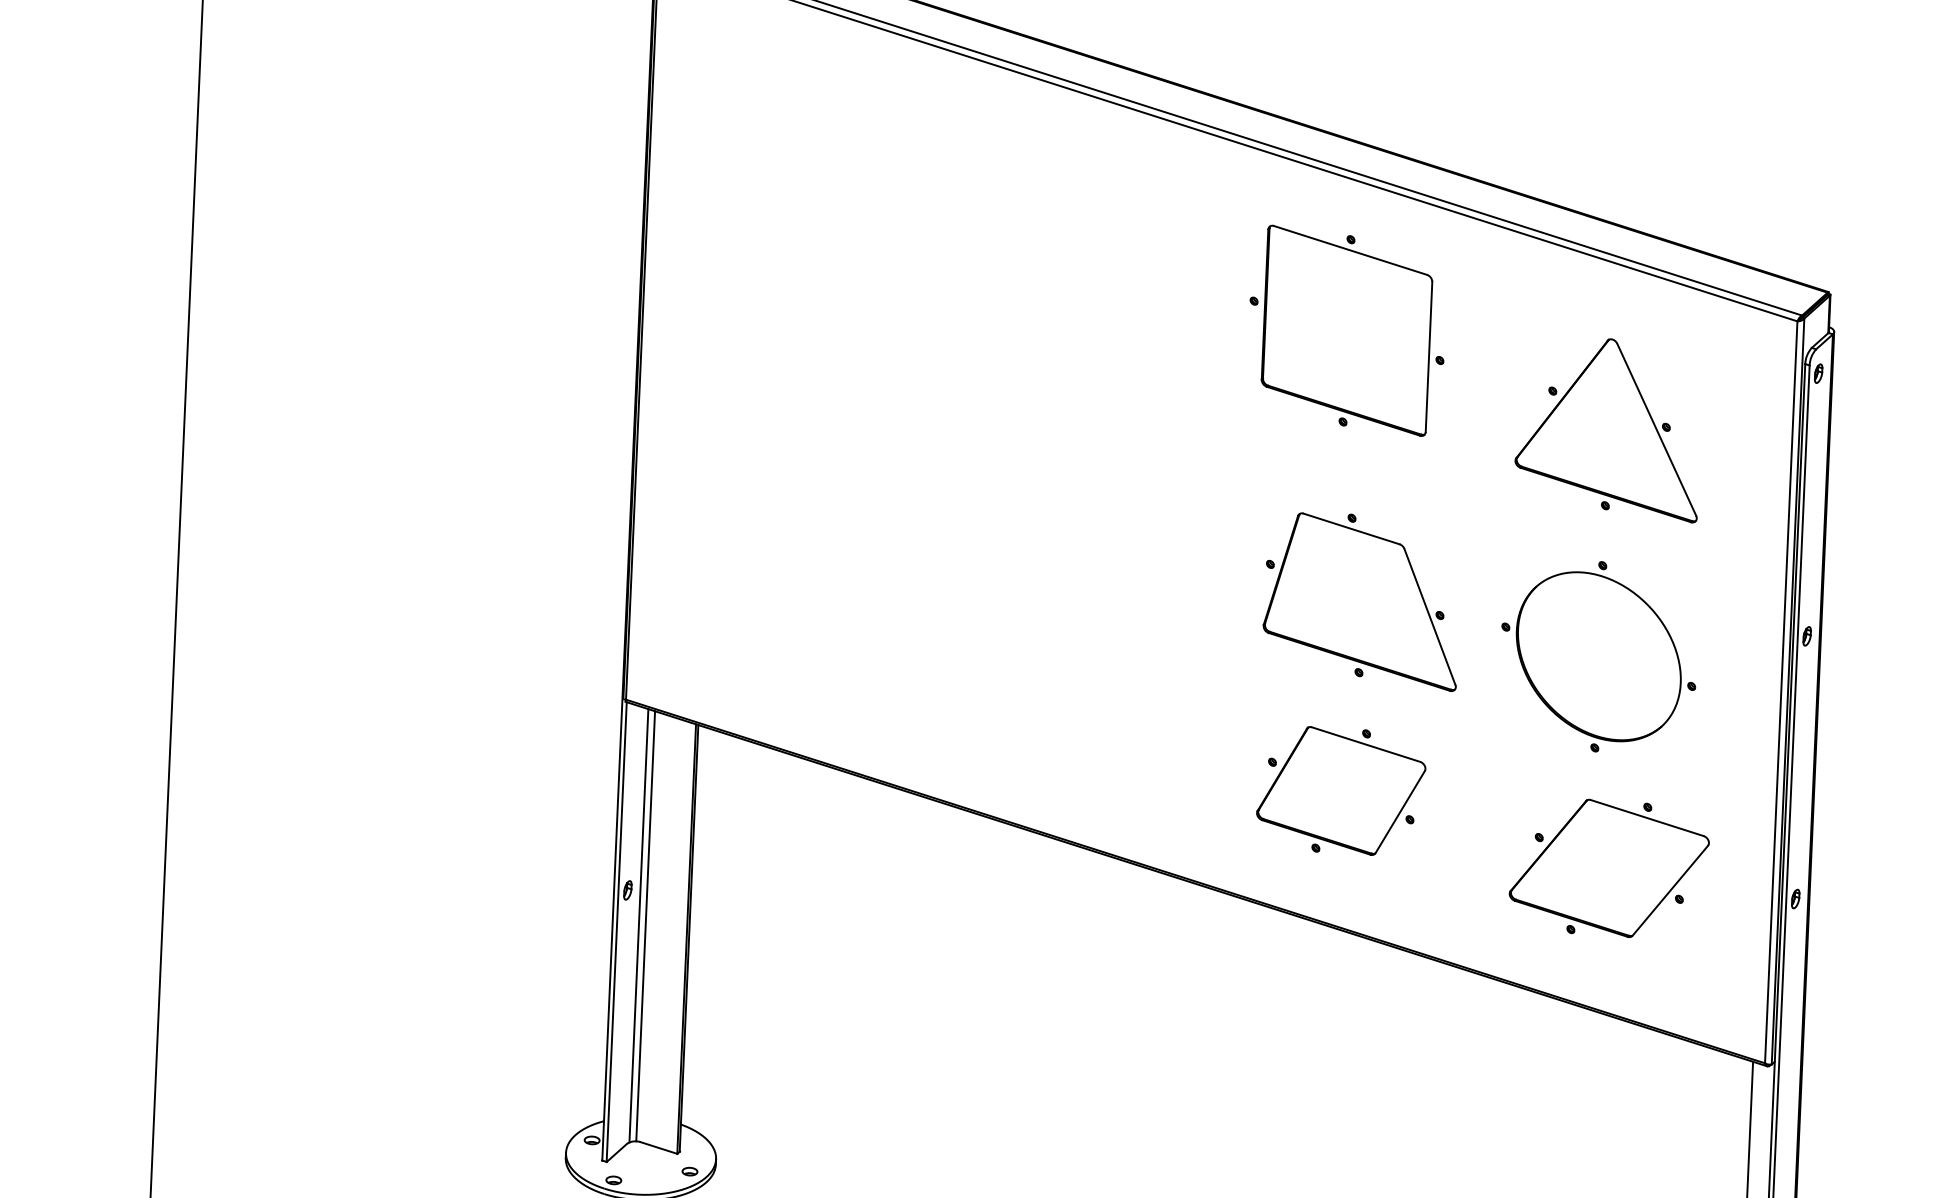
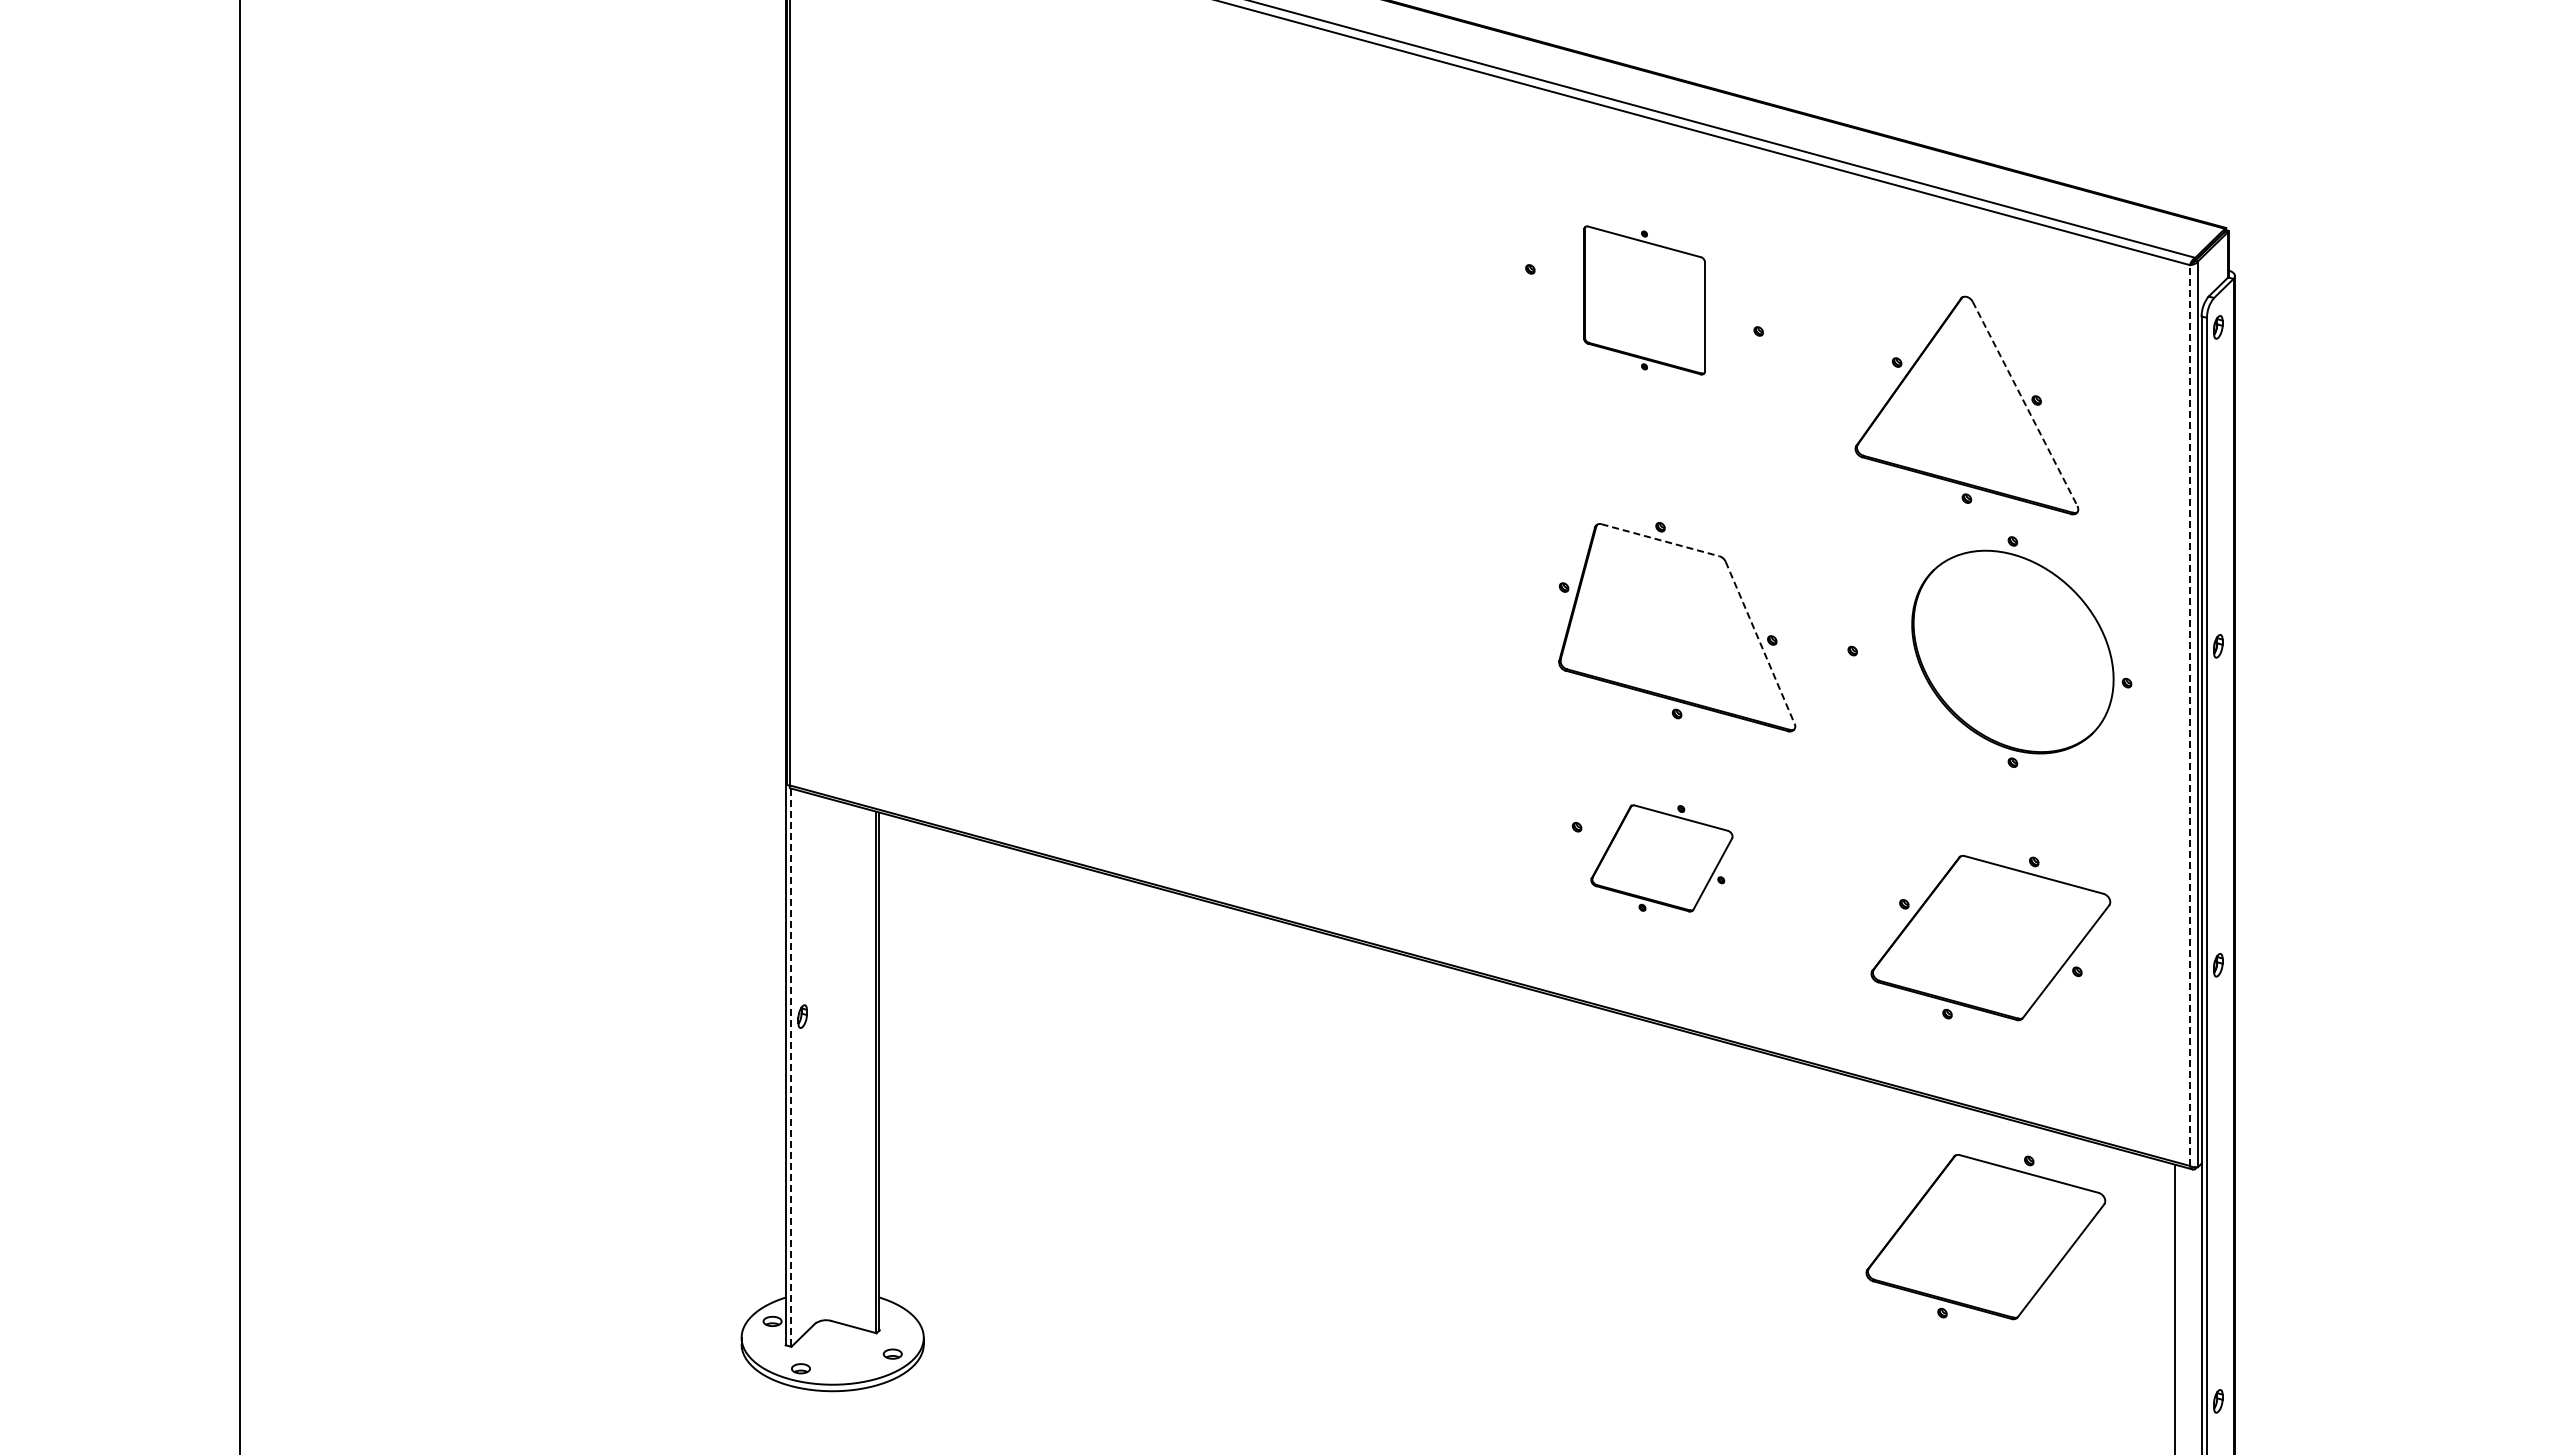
part: (1346, 330) -> (1644, 300), size x0.6
line: (1657, 429) -> (2025, 403), solid -> dashed
line: (1352, 529) -> (1661, 540), solid -> dashed
line: (1430, 616) -> (1760, 642), solid -> dashed
part: (1605, 656) -> (2021, 651), moved
line: (1780, 692) -> (2189, 715), solid -> dashed
part: (1340, 791) -> (1661, 858), size x0.7
line: (638, 925) -> (817, 1058), removed
line: (645, 926) -> (826, 1059), removed
line: (616, 932) -> (791, 1068), solid -> dashed
part: (1594, 1114) -> (1985, 1237), added

